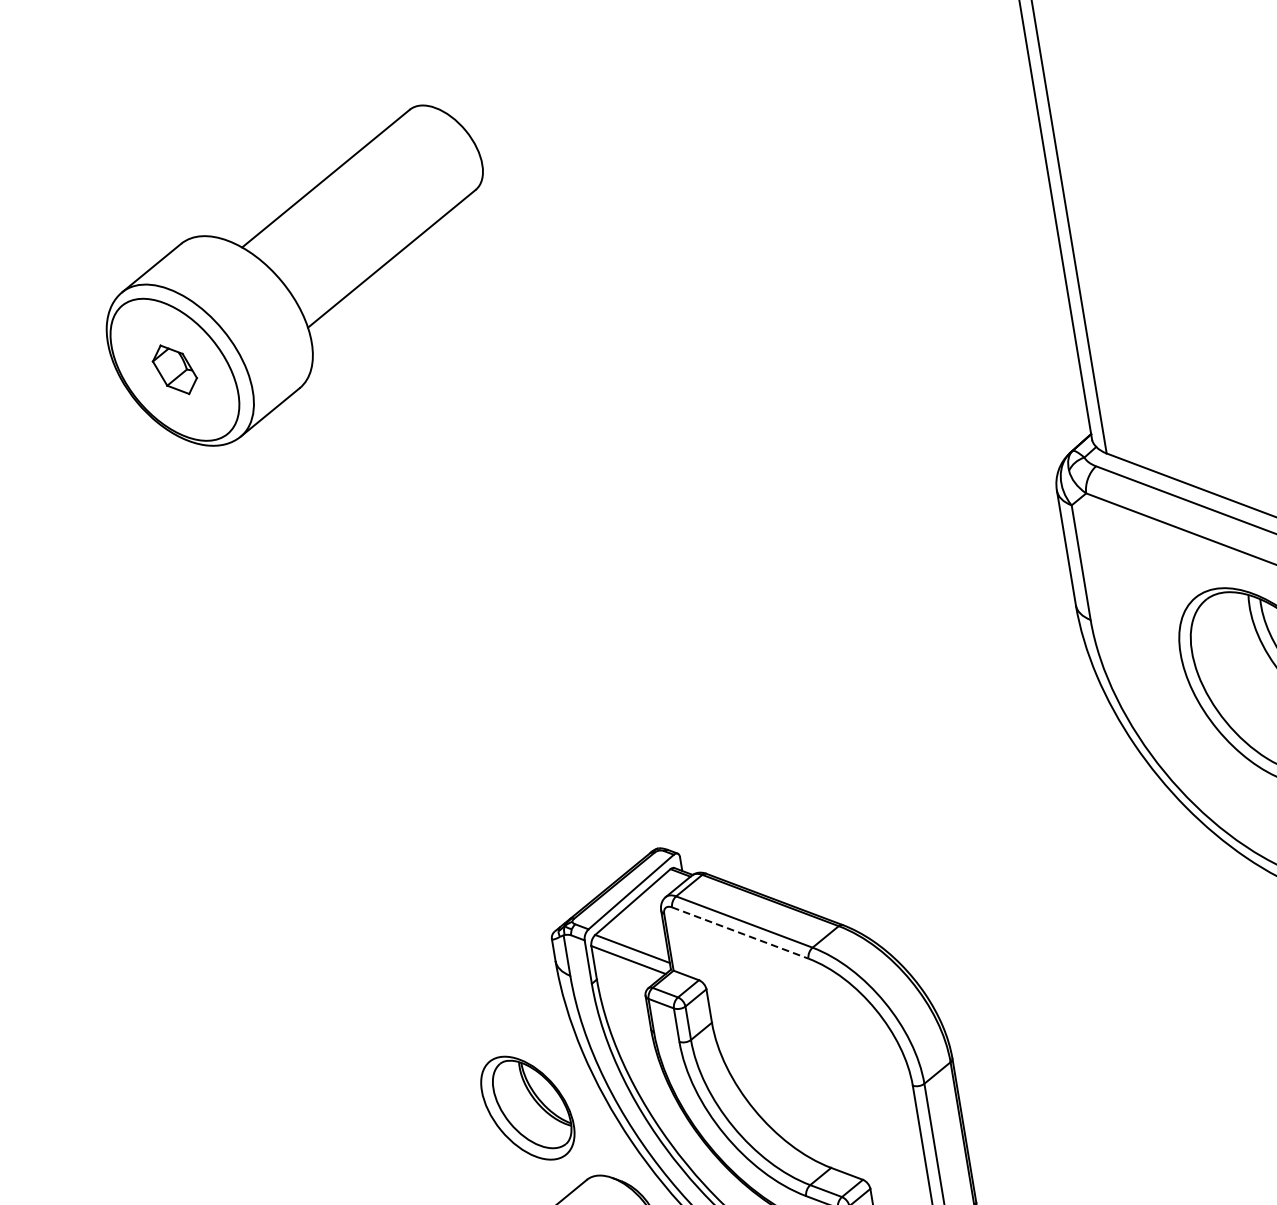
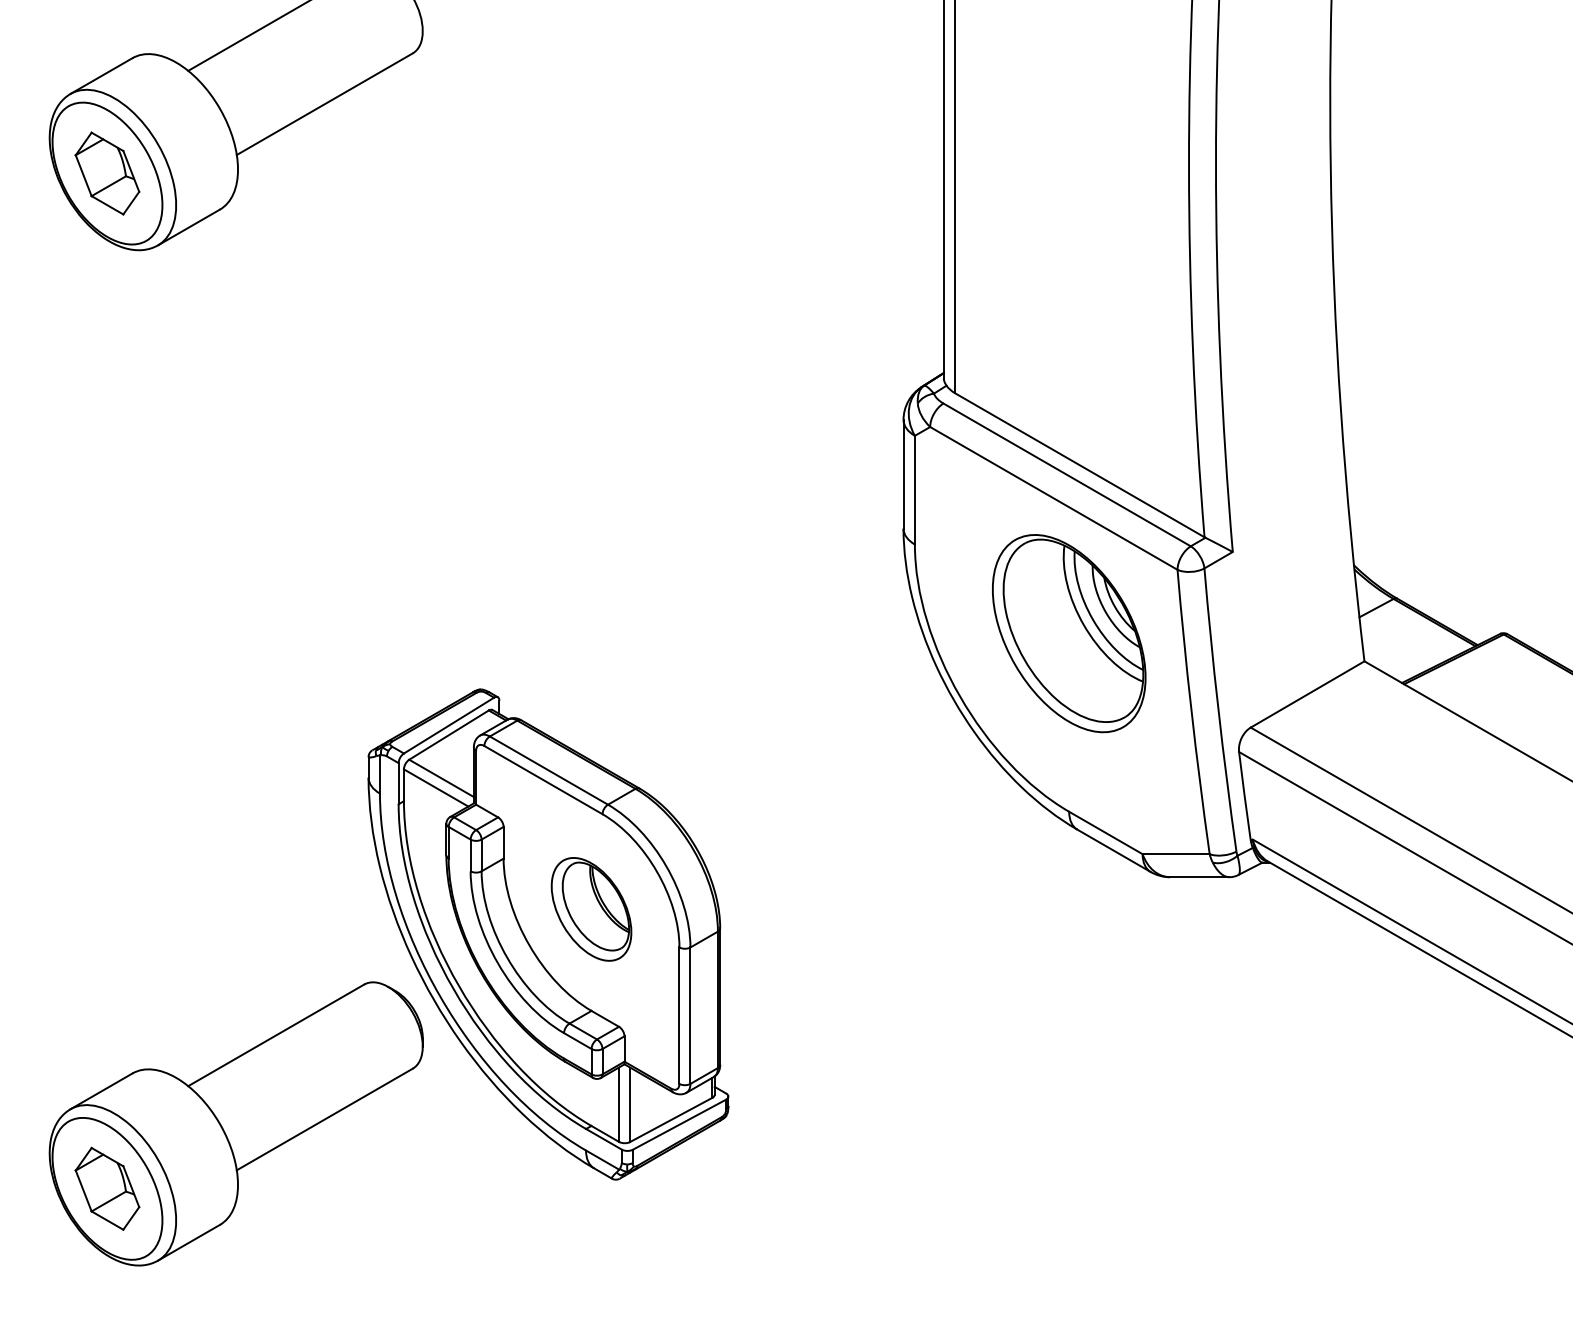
part: (174, 369) -> (107, 173), size x1.67
line: (740, 933) -> (543, 780), dashed -> solid
part: (527, 1108) -> (591, 909), moved

